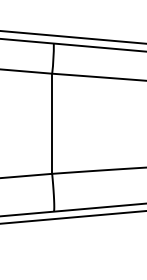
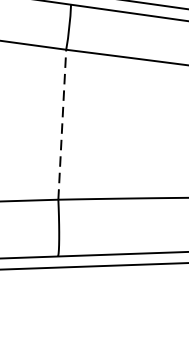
line: (52, 123) -> (62, 124), solid -> dashed

